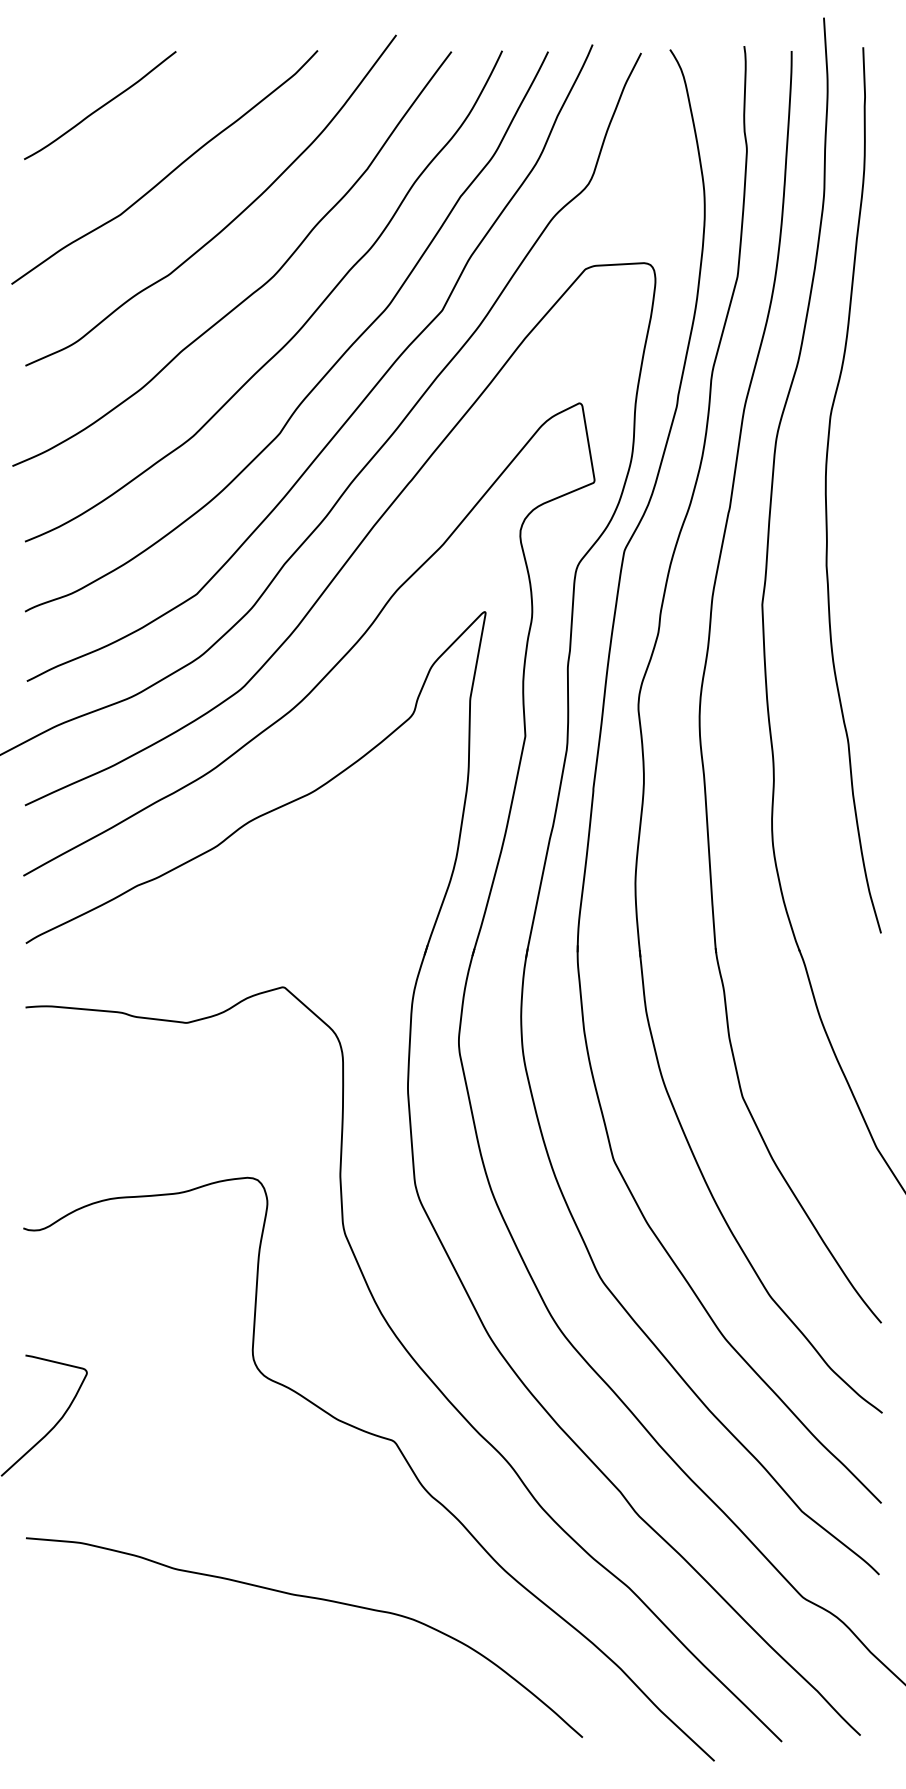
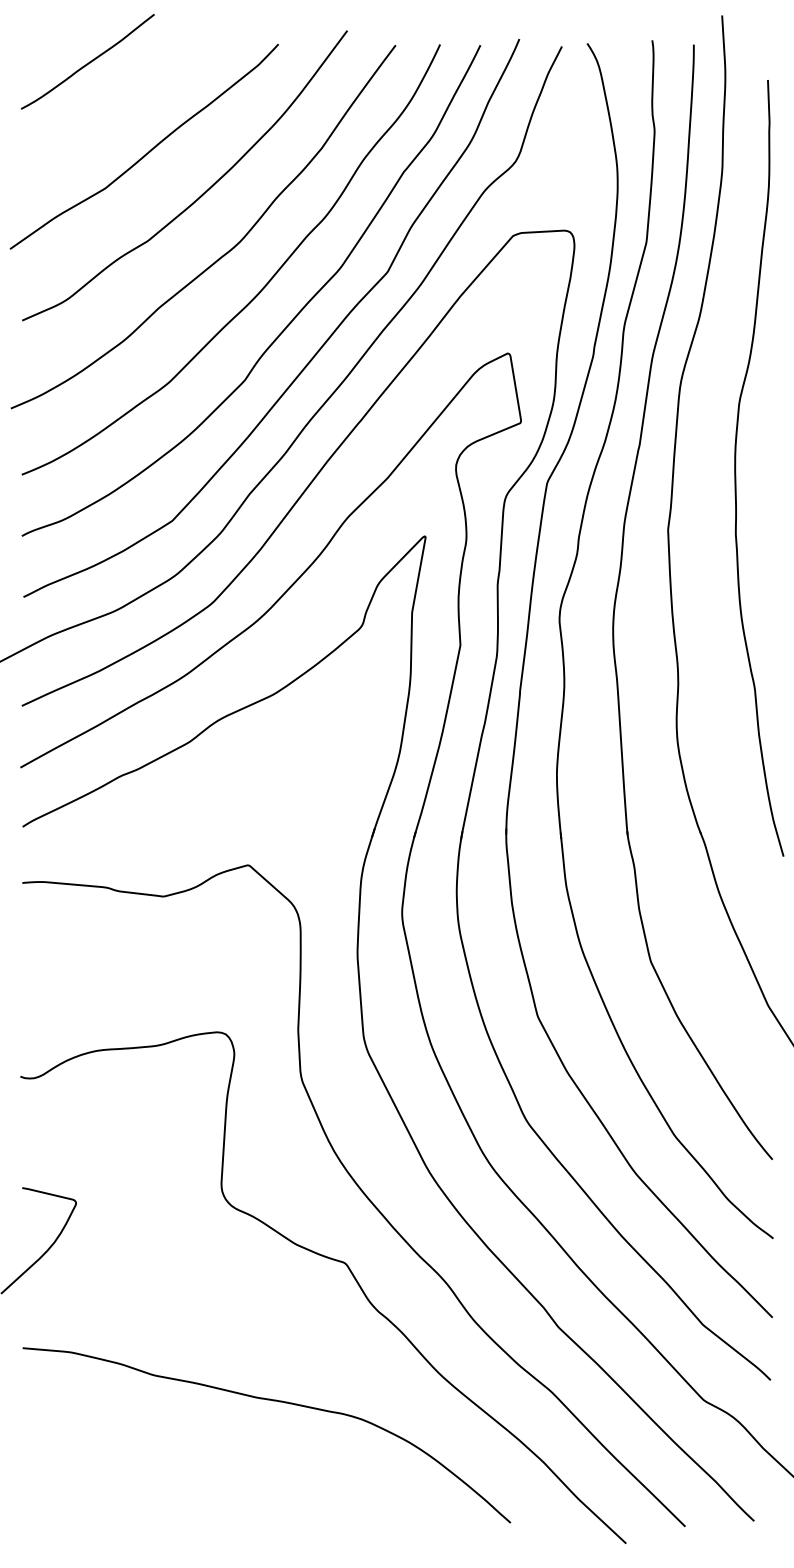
curve: (100, 106) -> (88, 62), moved
curve: (826, 490) -> (735, 468), moved

